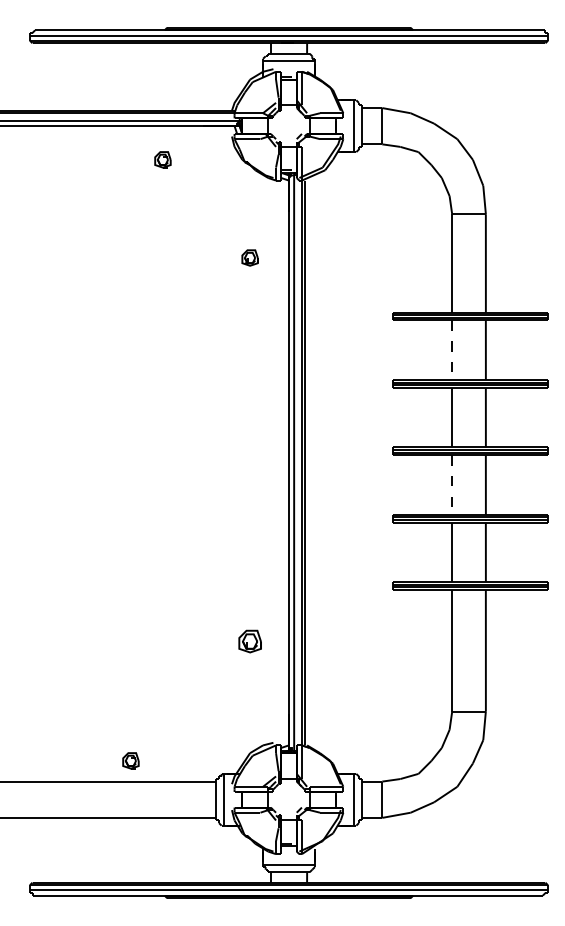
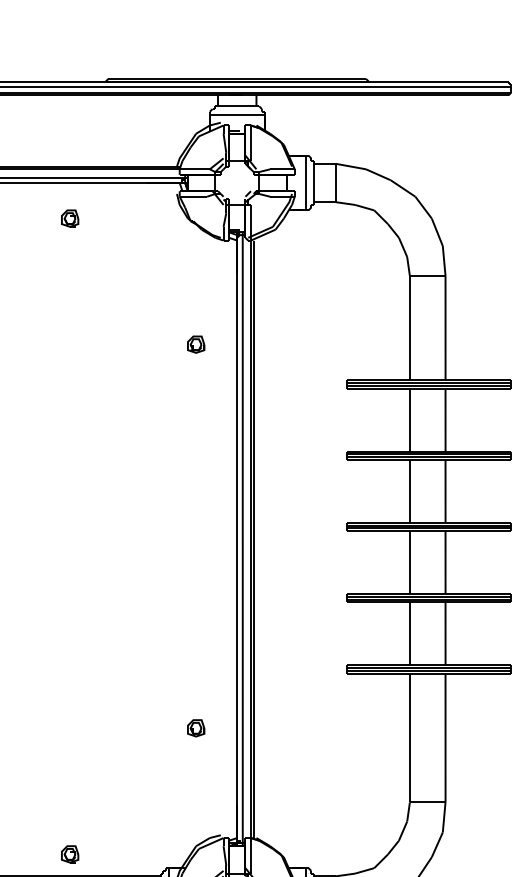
part: (162, 159) -> (69, 218), moved
part: (249, 257) -> (195, 344), moved
line: (452, 350) -> (410, 420), dashed -> solid
line: (452, 485) -> (410, 563), dashed -> solid
part: (249, 641) -> (195, 728), size x0.71

